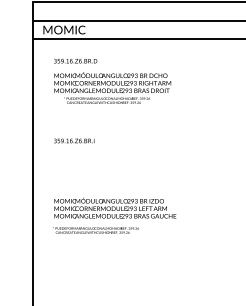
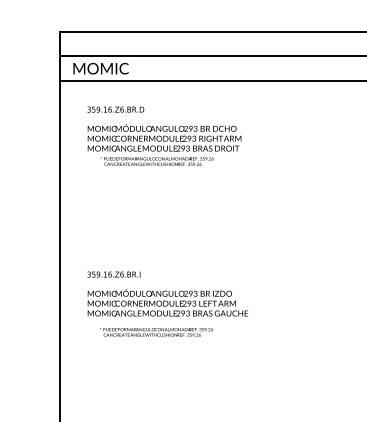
text: (73, 140) -> (113, 274), moved
text: (95, 230) -> (156, 332), moved

